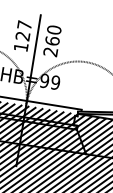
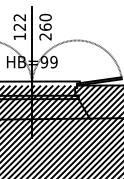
text: (24, 25) -> (19, 17), 127 -> 122

